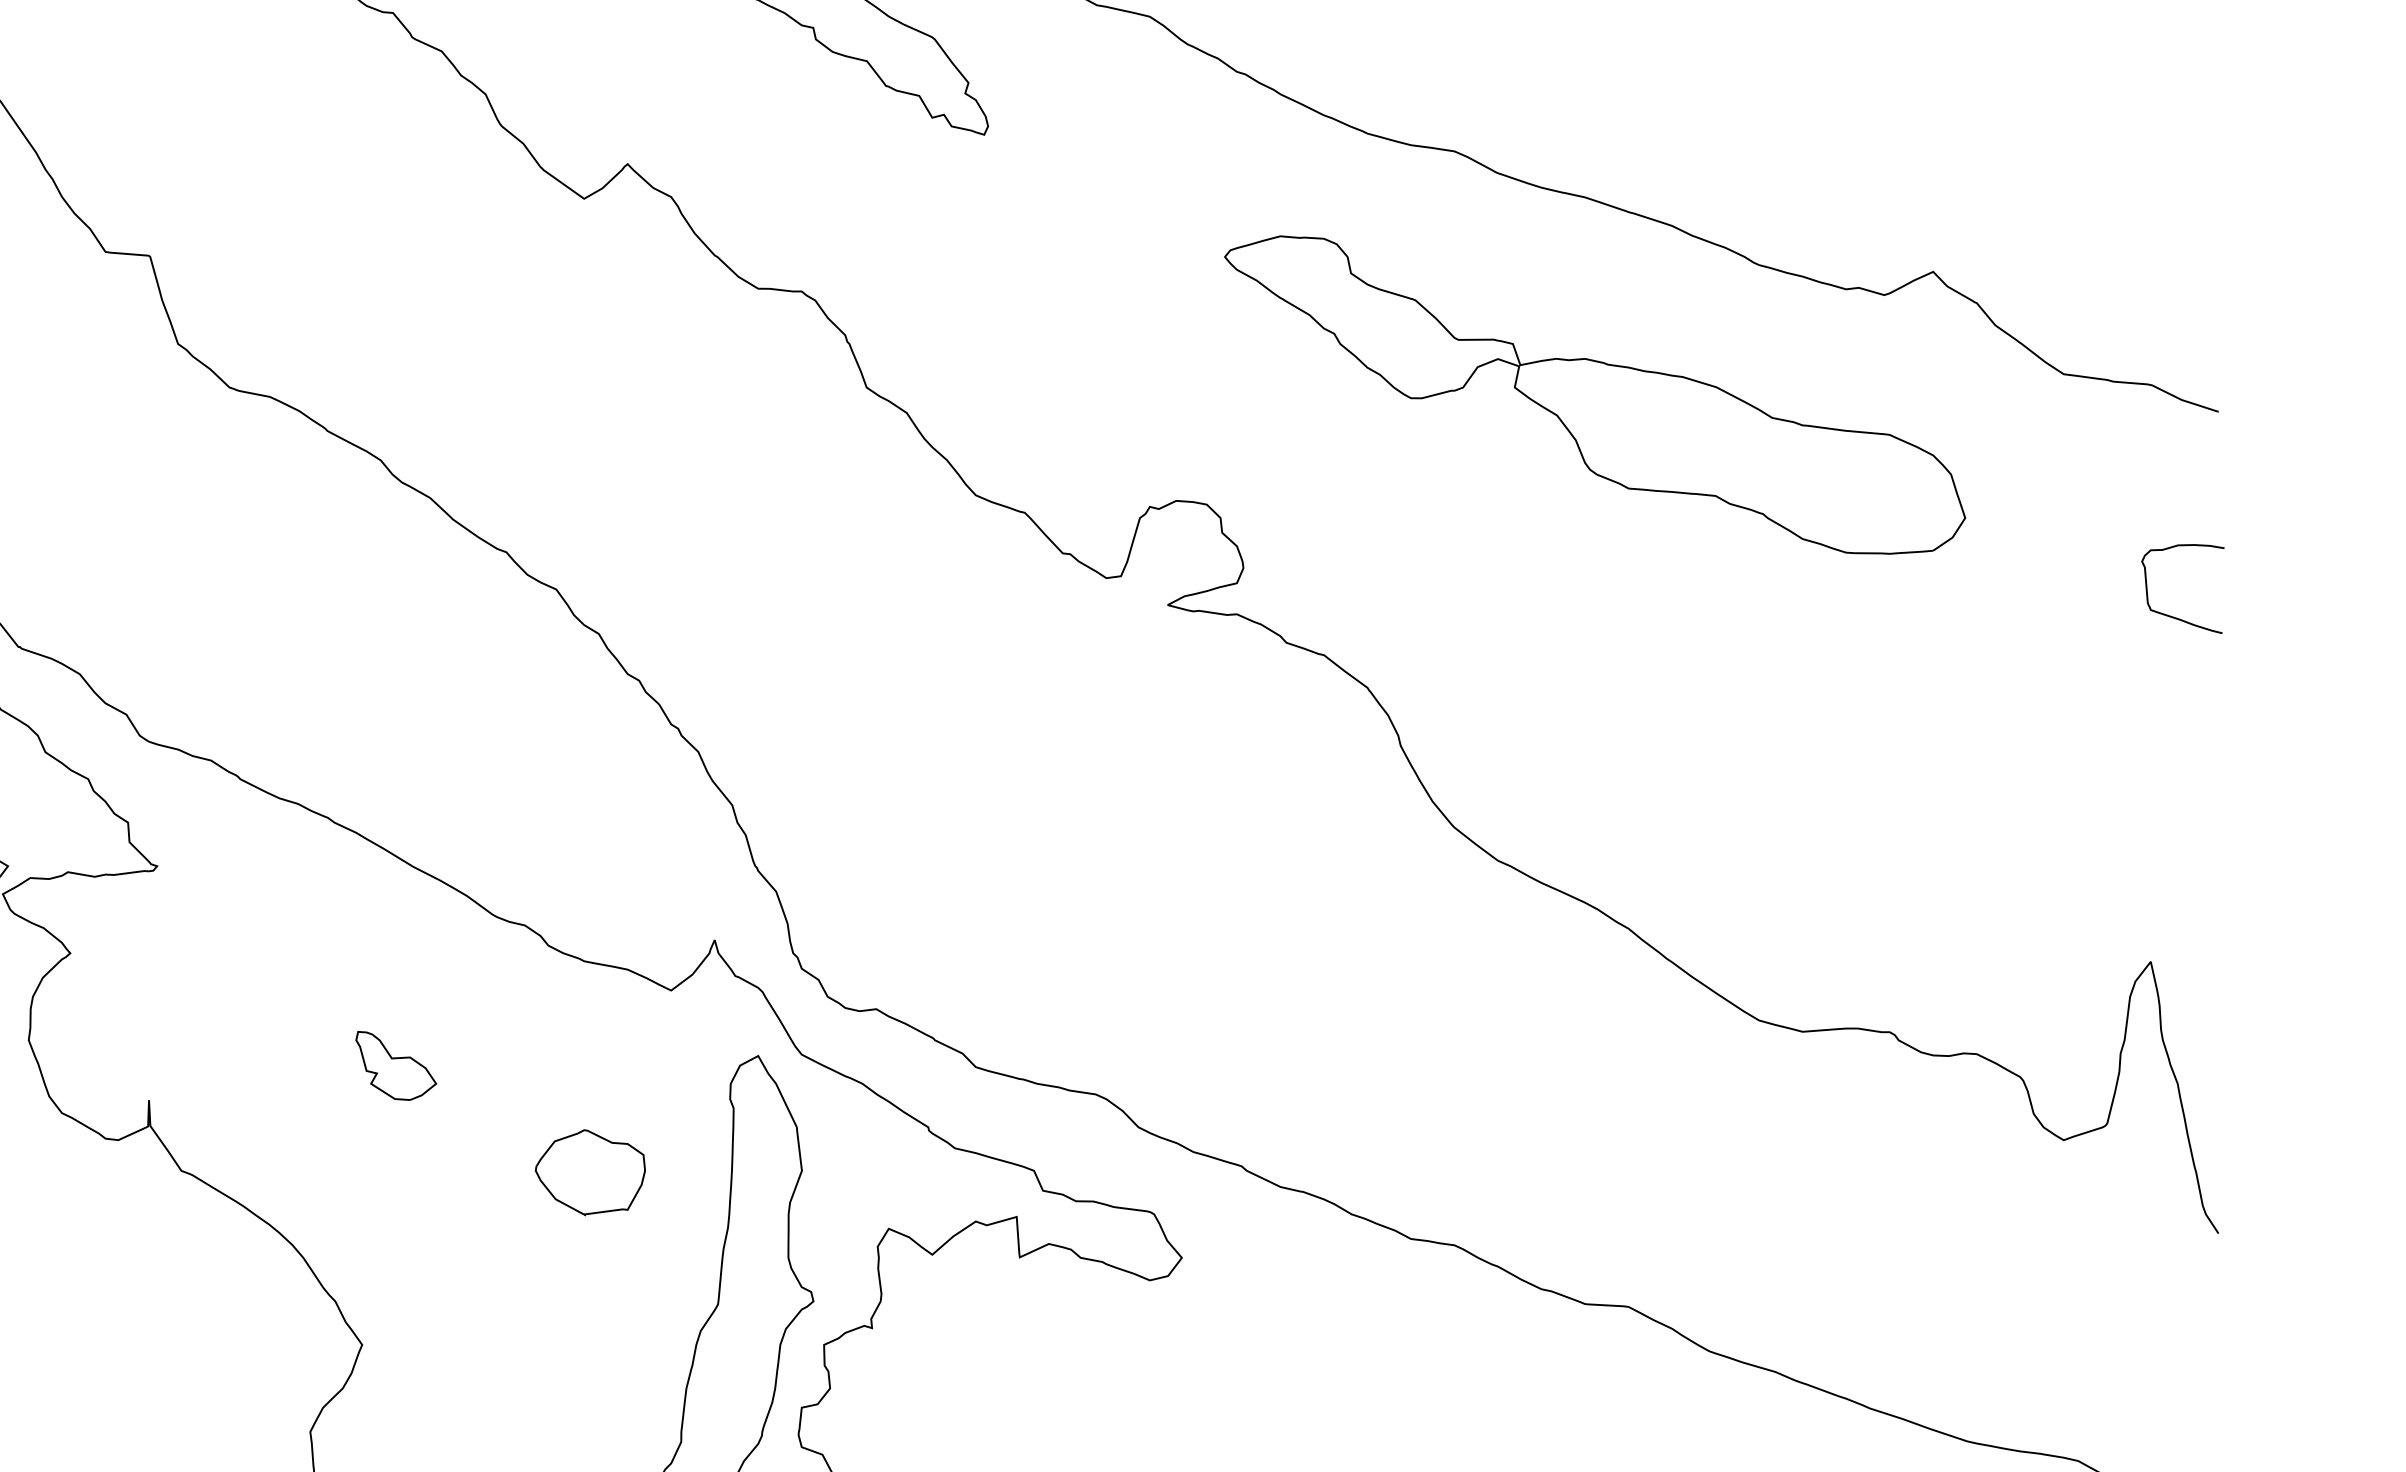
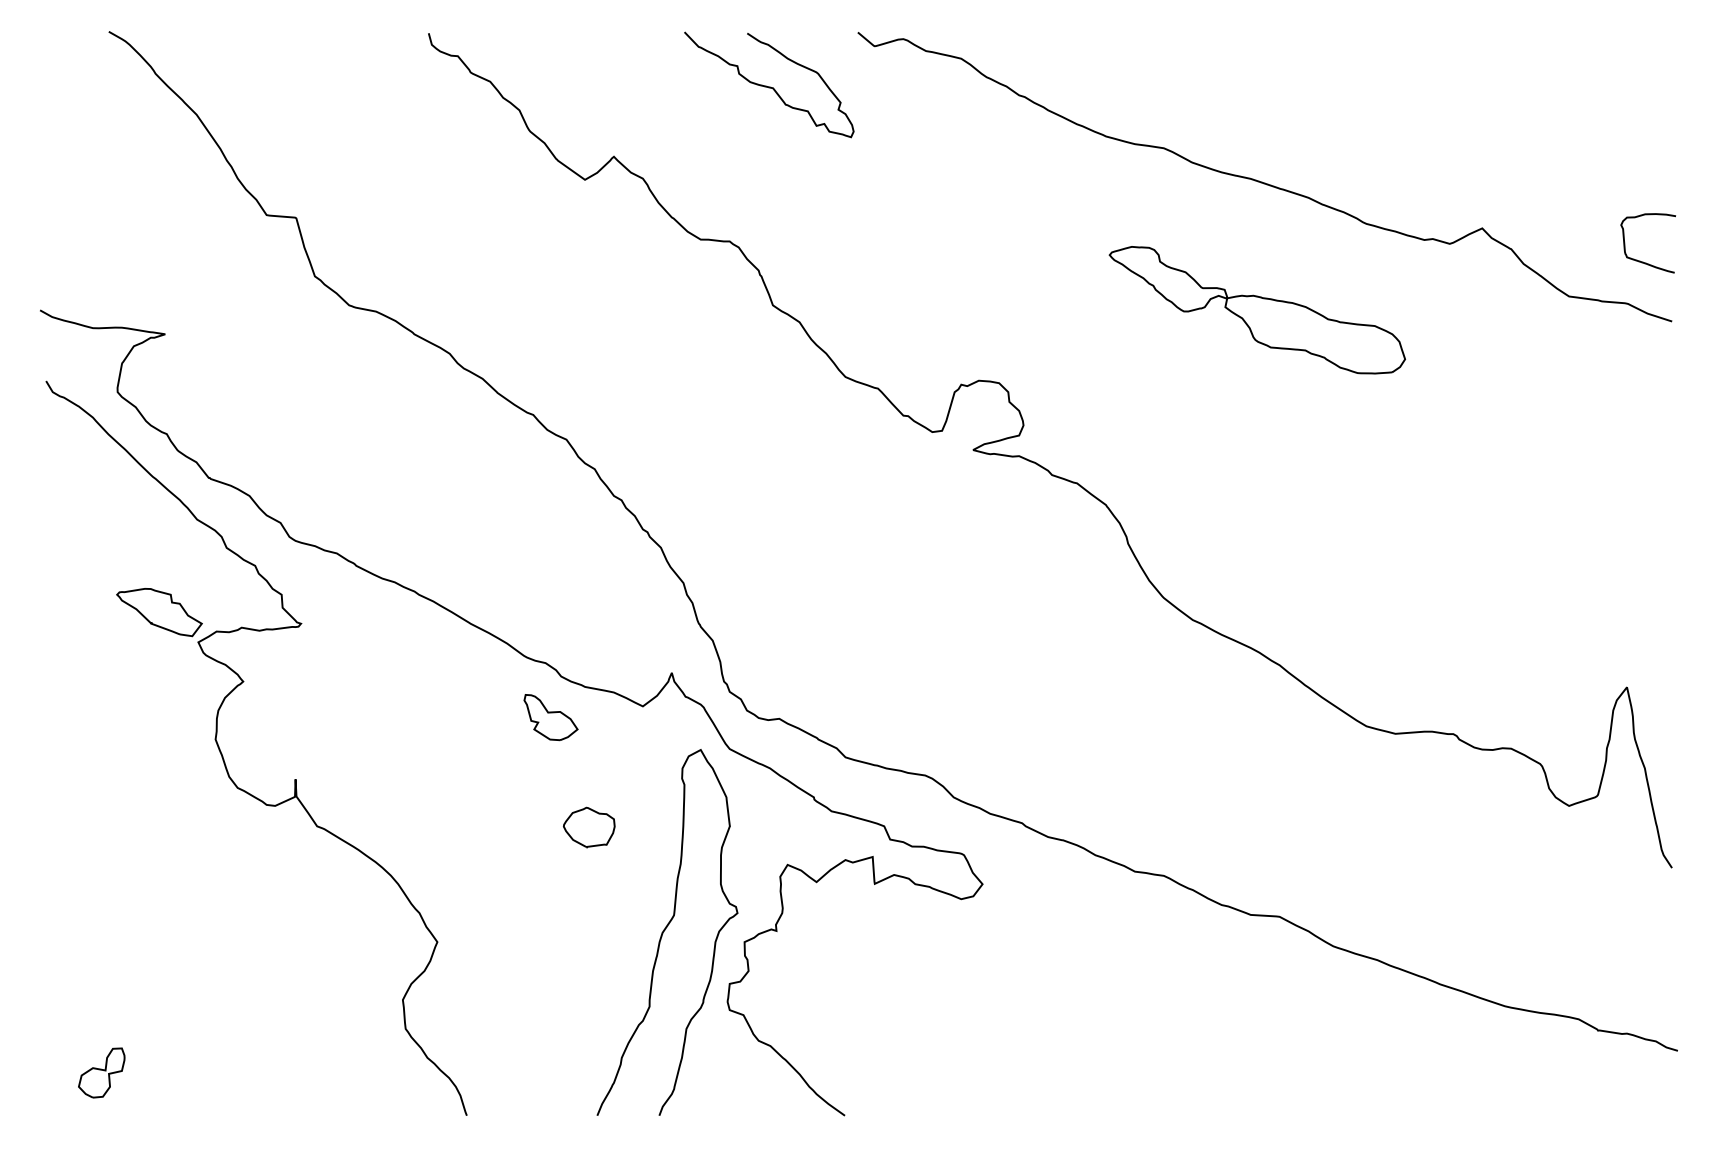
part: (1595, 393) -> (1257, 309), size x0.6
curve: (2175, 616) -> (1643, 261), moved
part: (395, 1065) -> (550, 717), moved
part: (590, 1172) -> (589, 827), size x0.7

